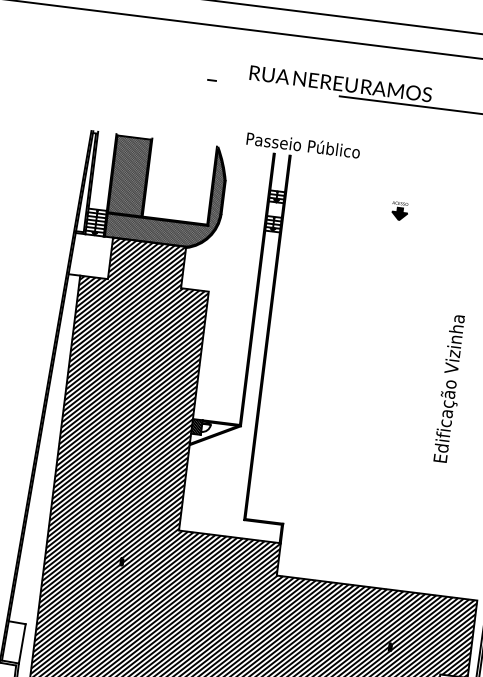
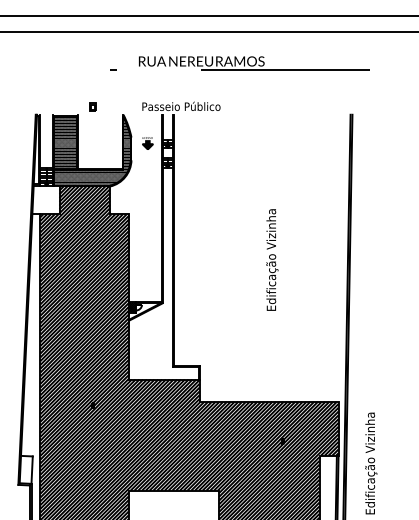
part: (174, 129) -> (92, 106), added
part: (399, 211) -> (147, 143), moved
text: (450, 388) -> (272, 259), moved

